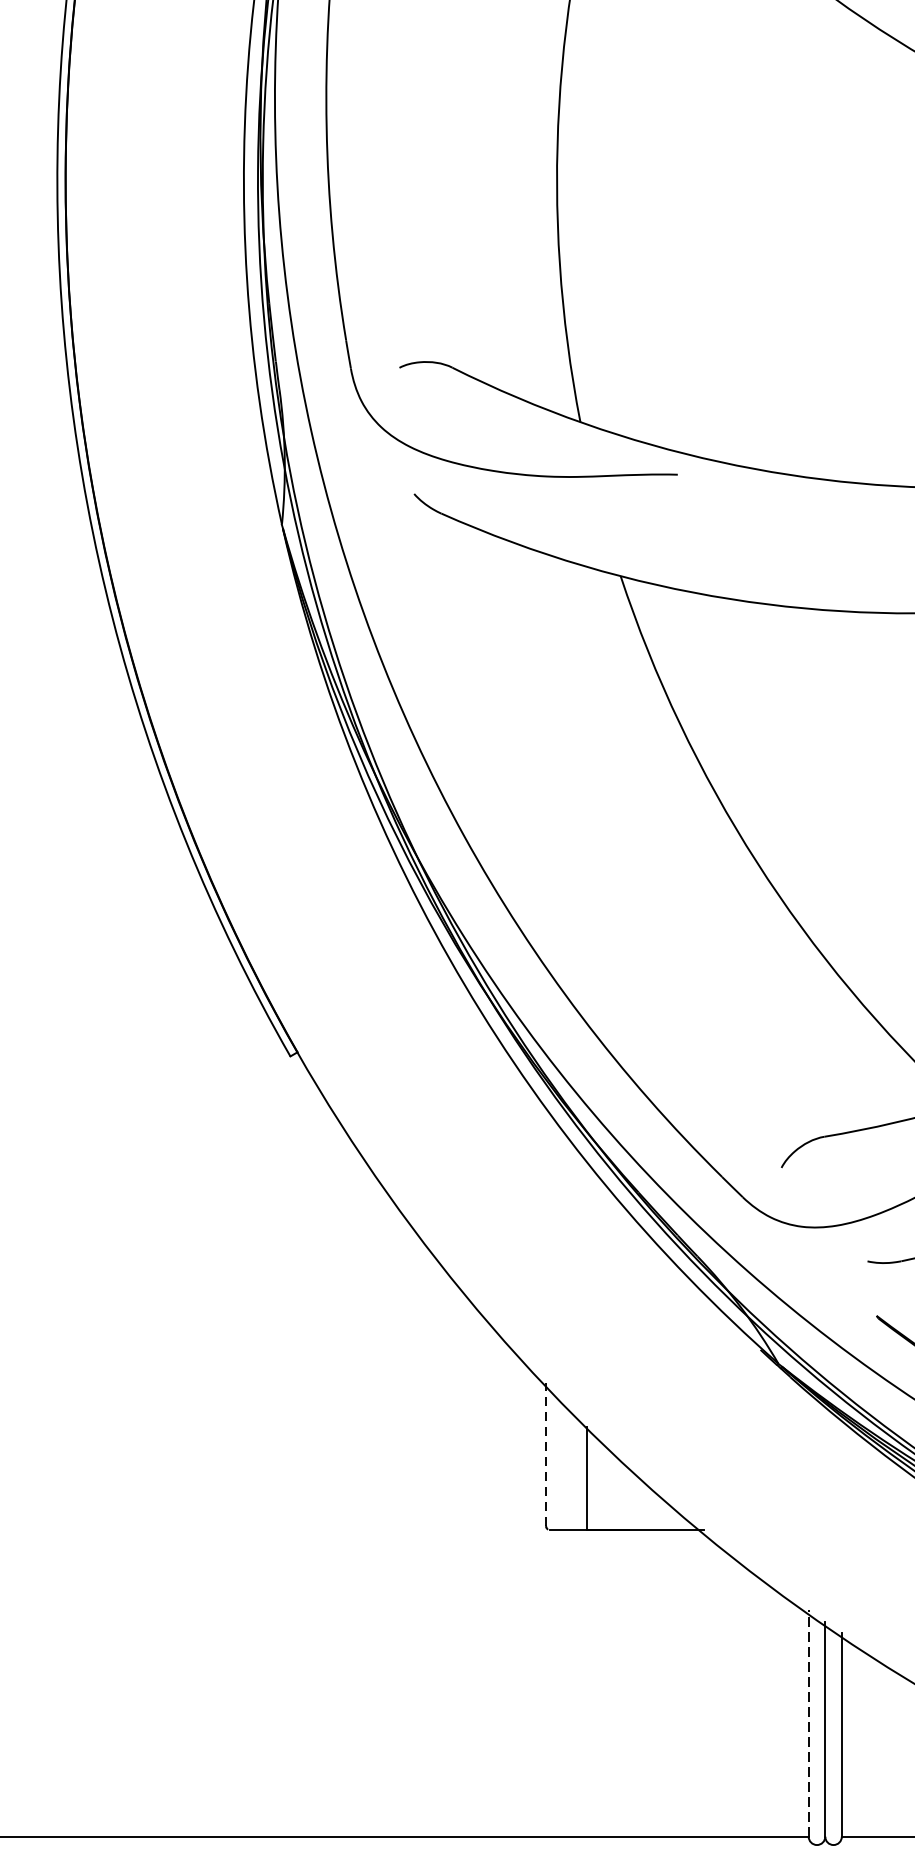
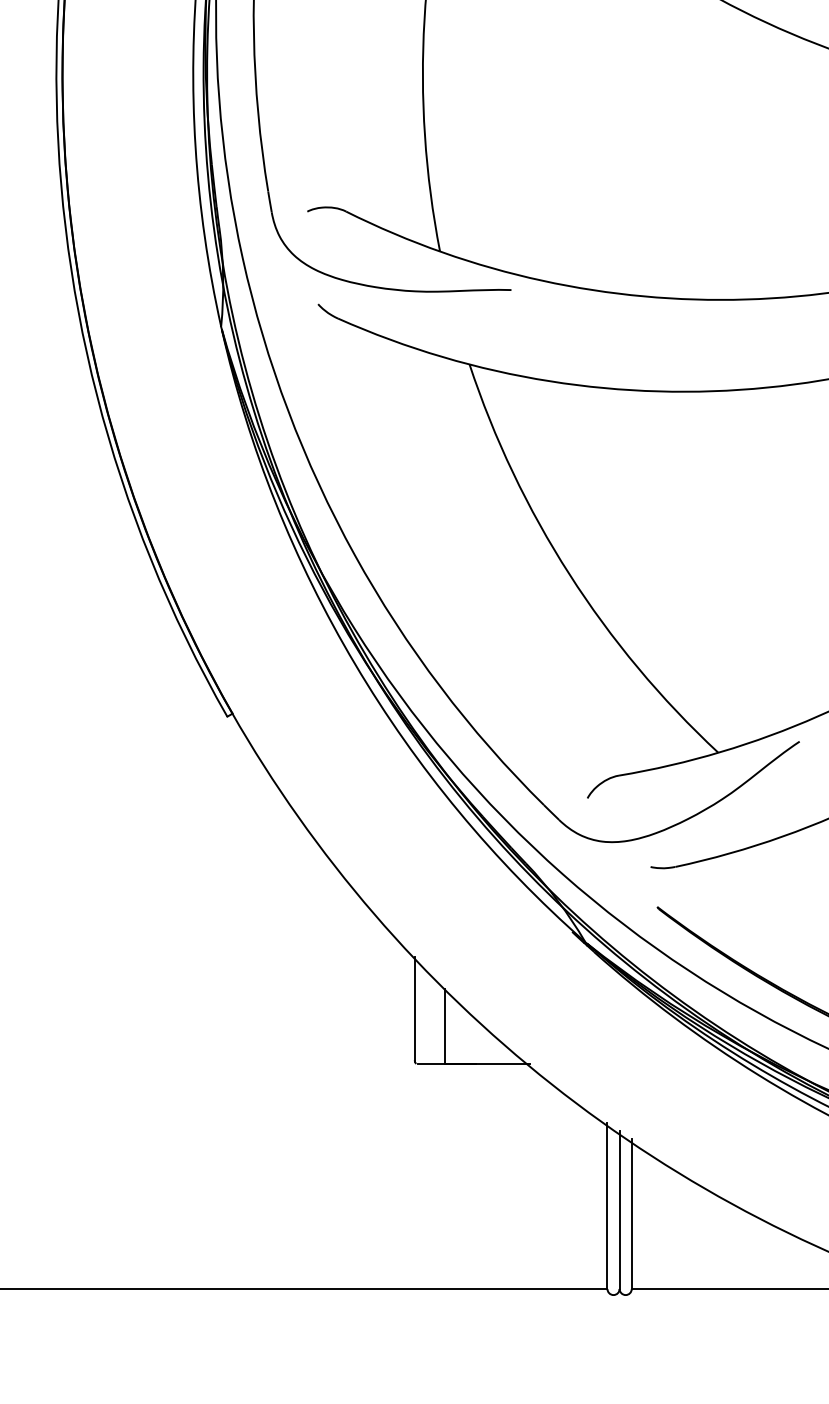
line: (545, 1454) -> (414, 1008), dashed -> solid
line: (808, 1724) -> (607, 1206), dashed -> solid

